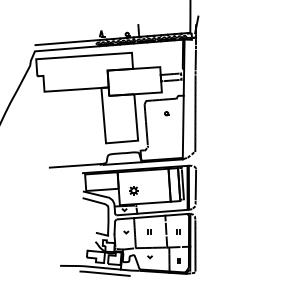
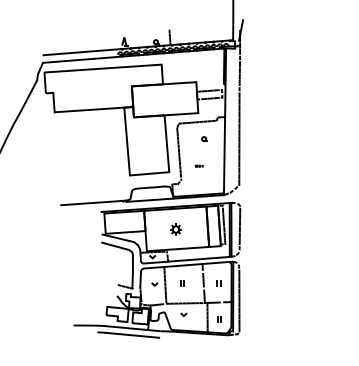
part: (162, 135) -> (198, 165), added
part: (133, 190) -> (175, 229), moved

